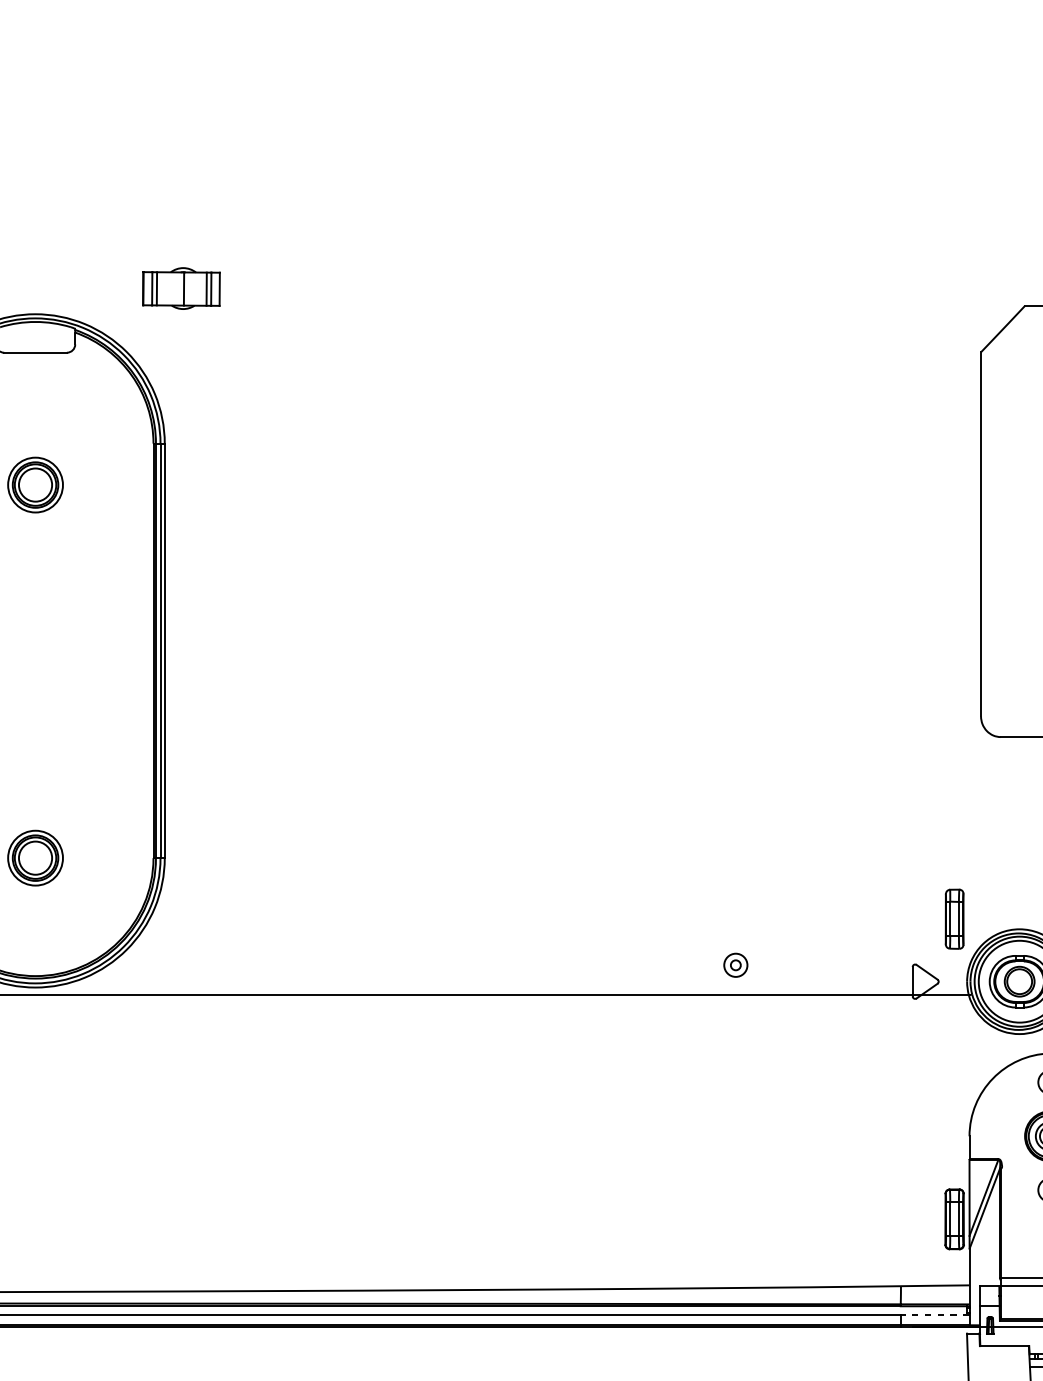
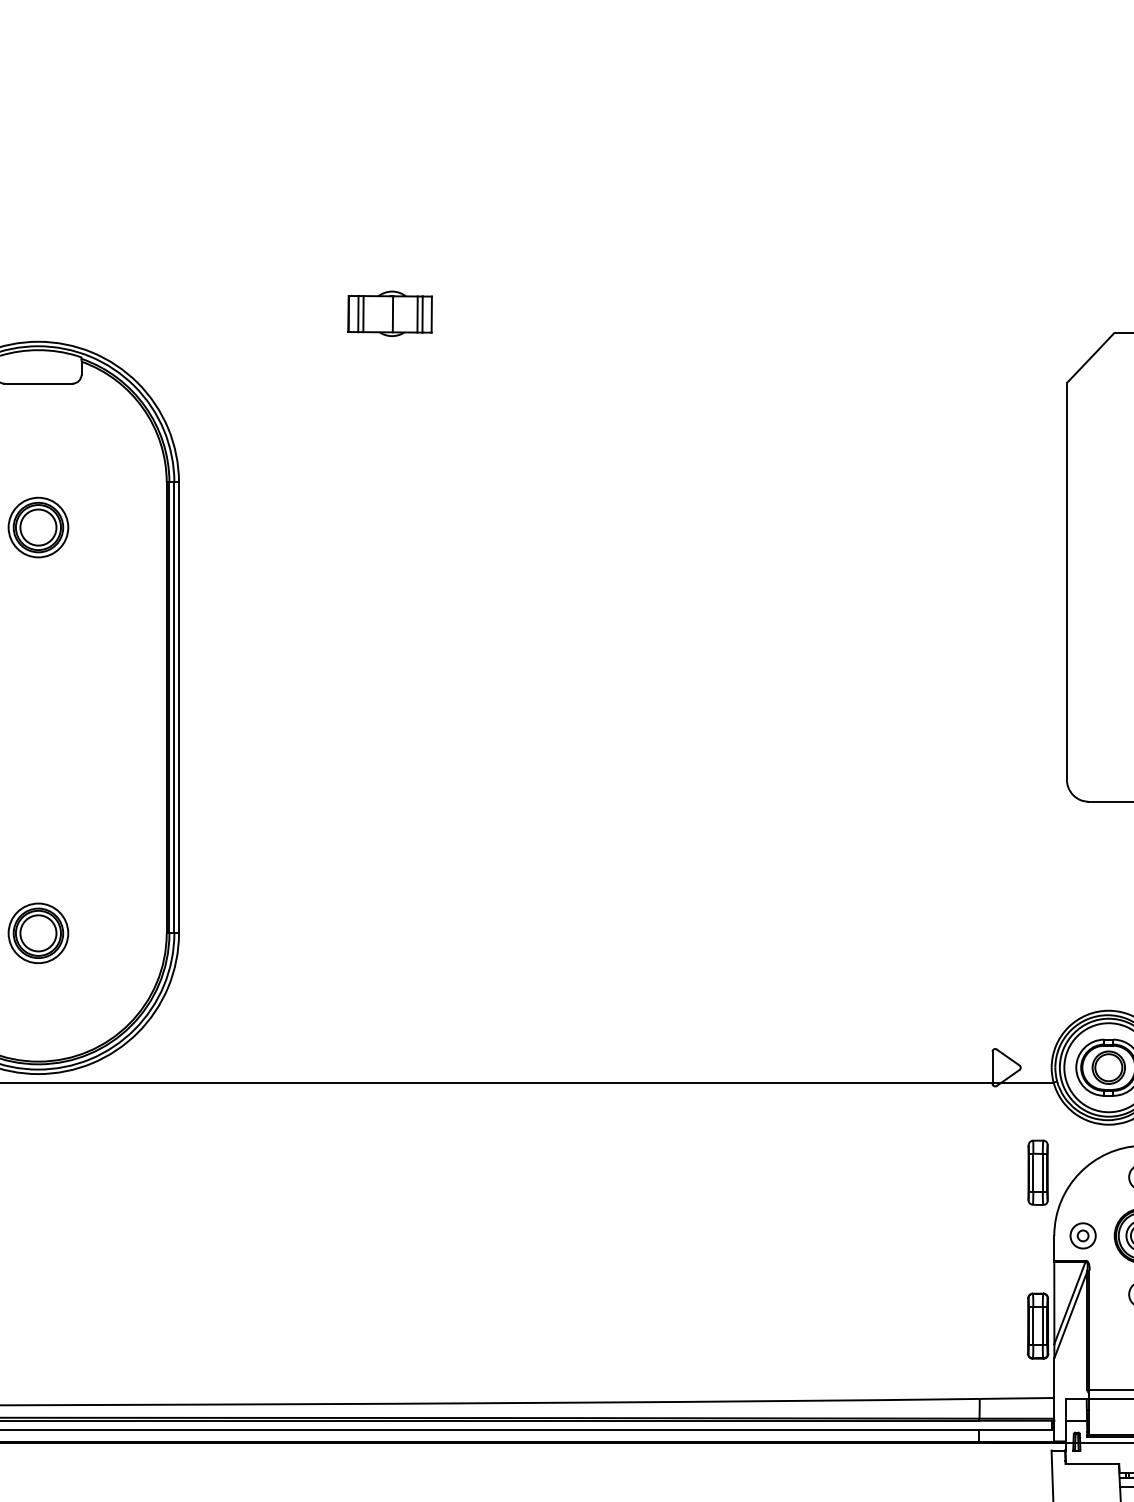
part: (180, 288) -> (389, 313), moved
part: (954, 918) -> (1037, 1172), moved
part: (735, 964) -> (1082, 1235), moved
line: (934, 1314) -> (1016, 1429), dashed -> solid

